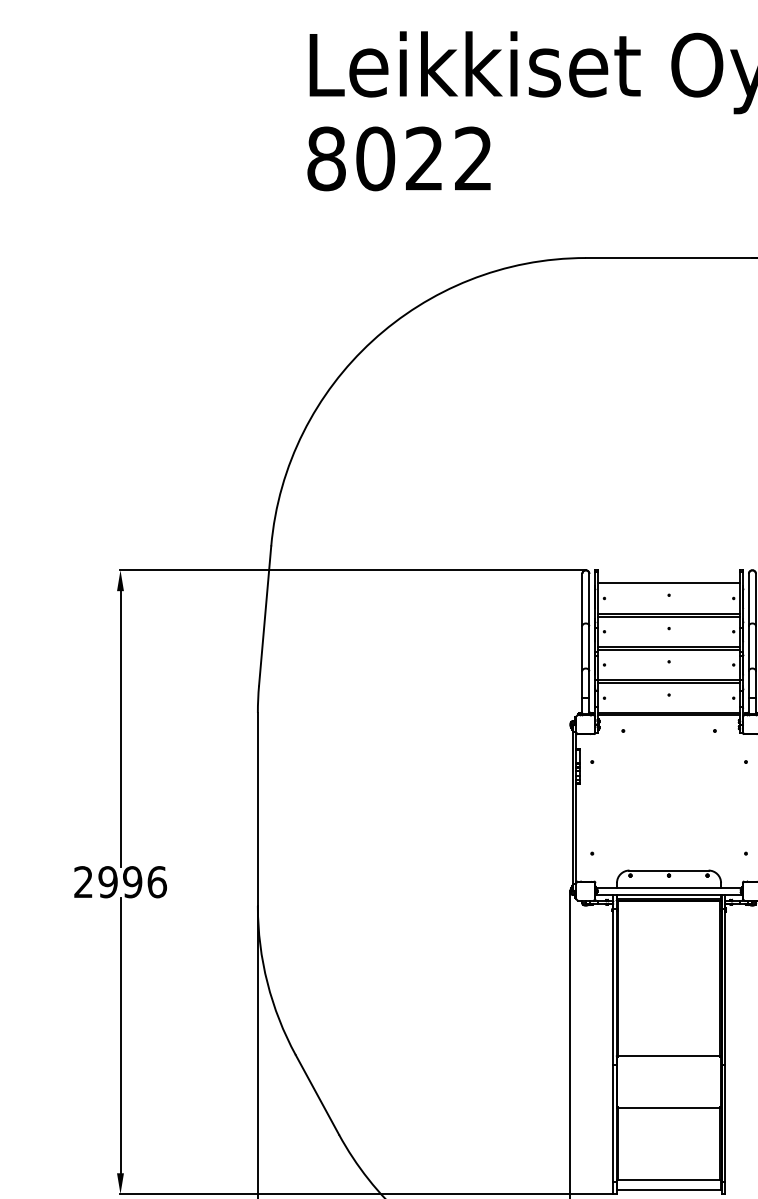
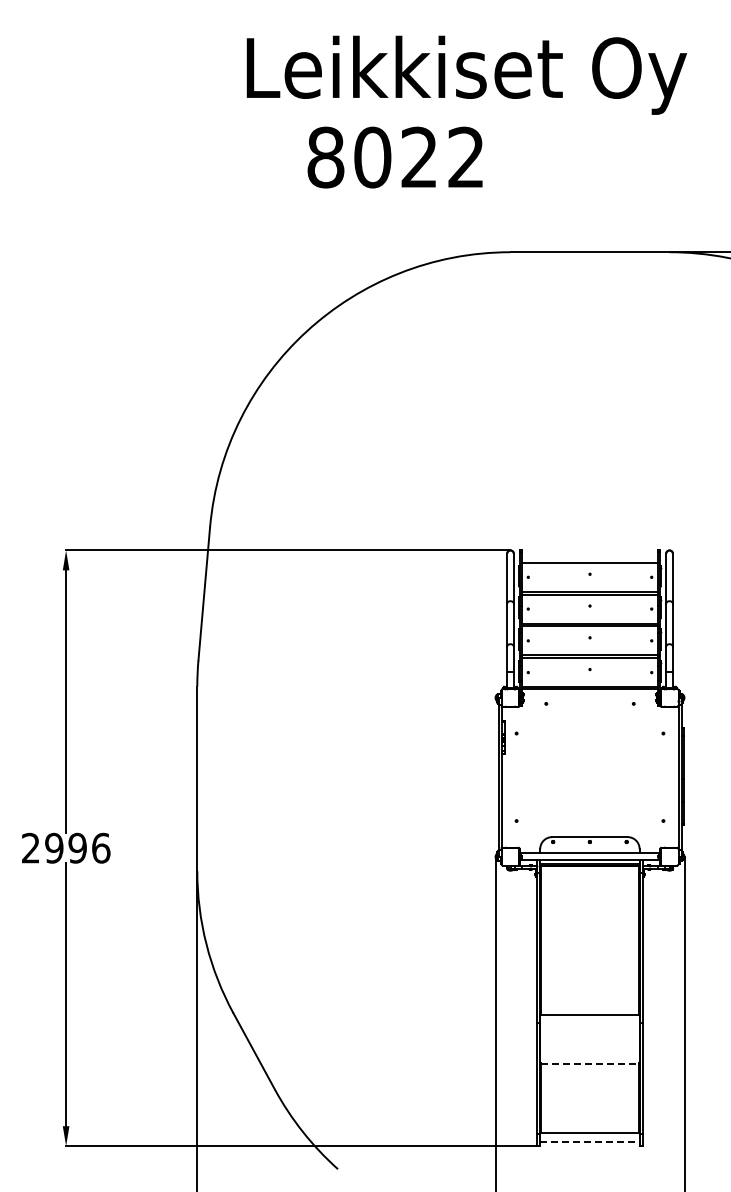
text: (398, 158) -> (394, 157), moved
line: (669, 1107) -> (590, 1063), solid -> dashed
line: (668, 1190) -> (589, 1142), solid -> dashed

